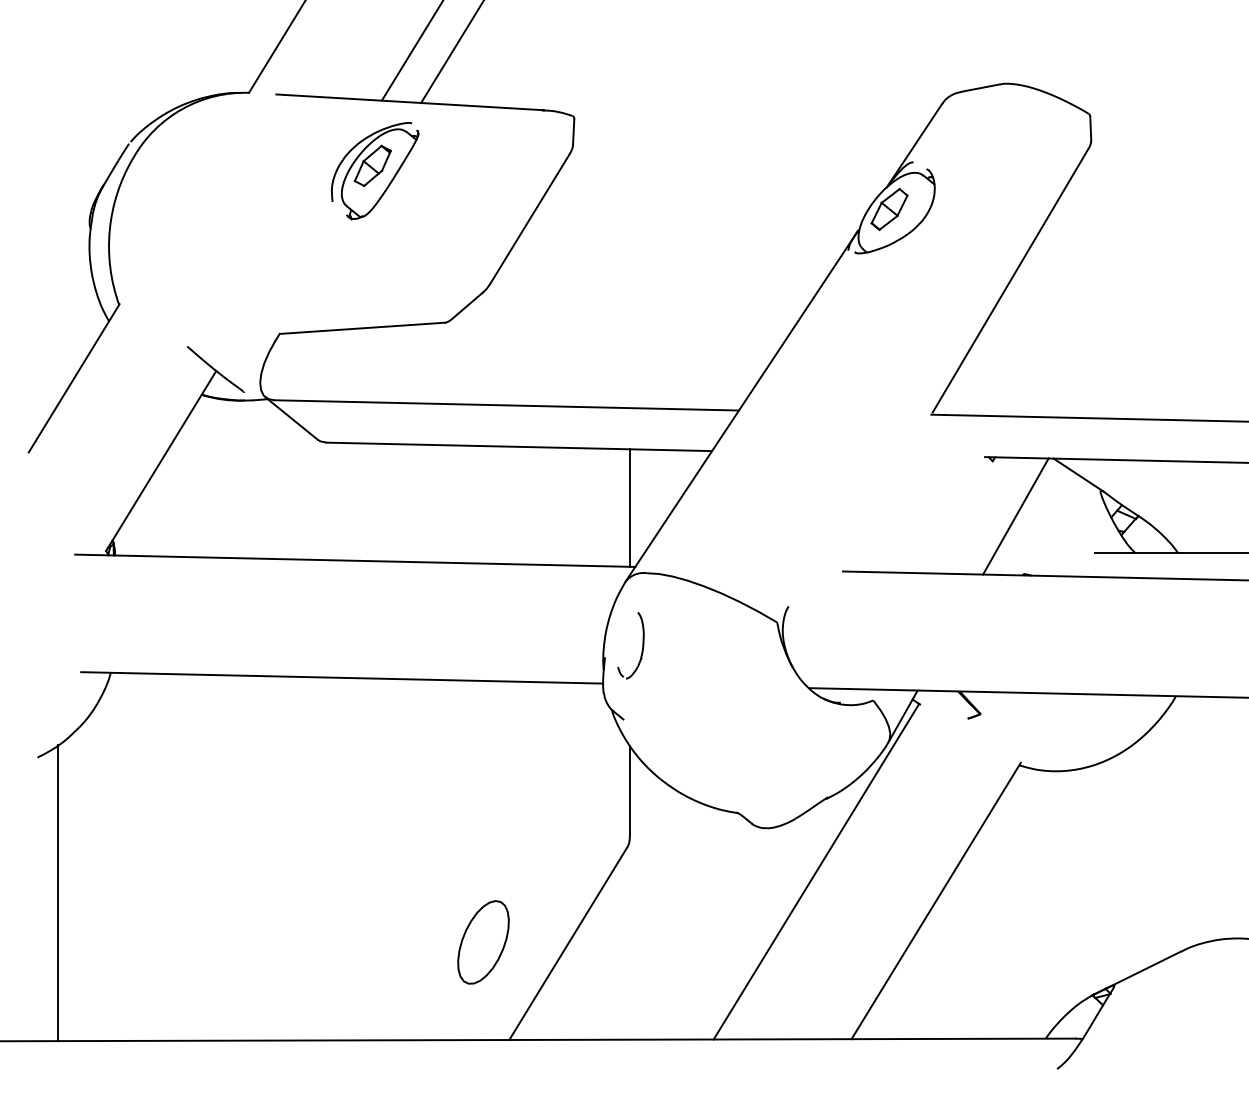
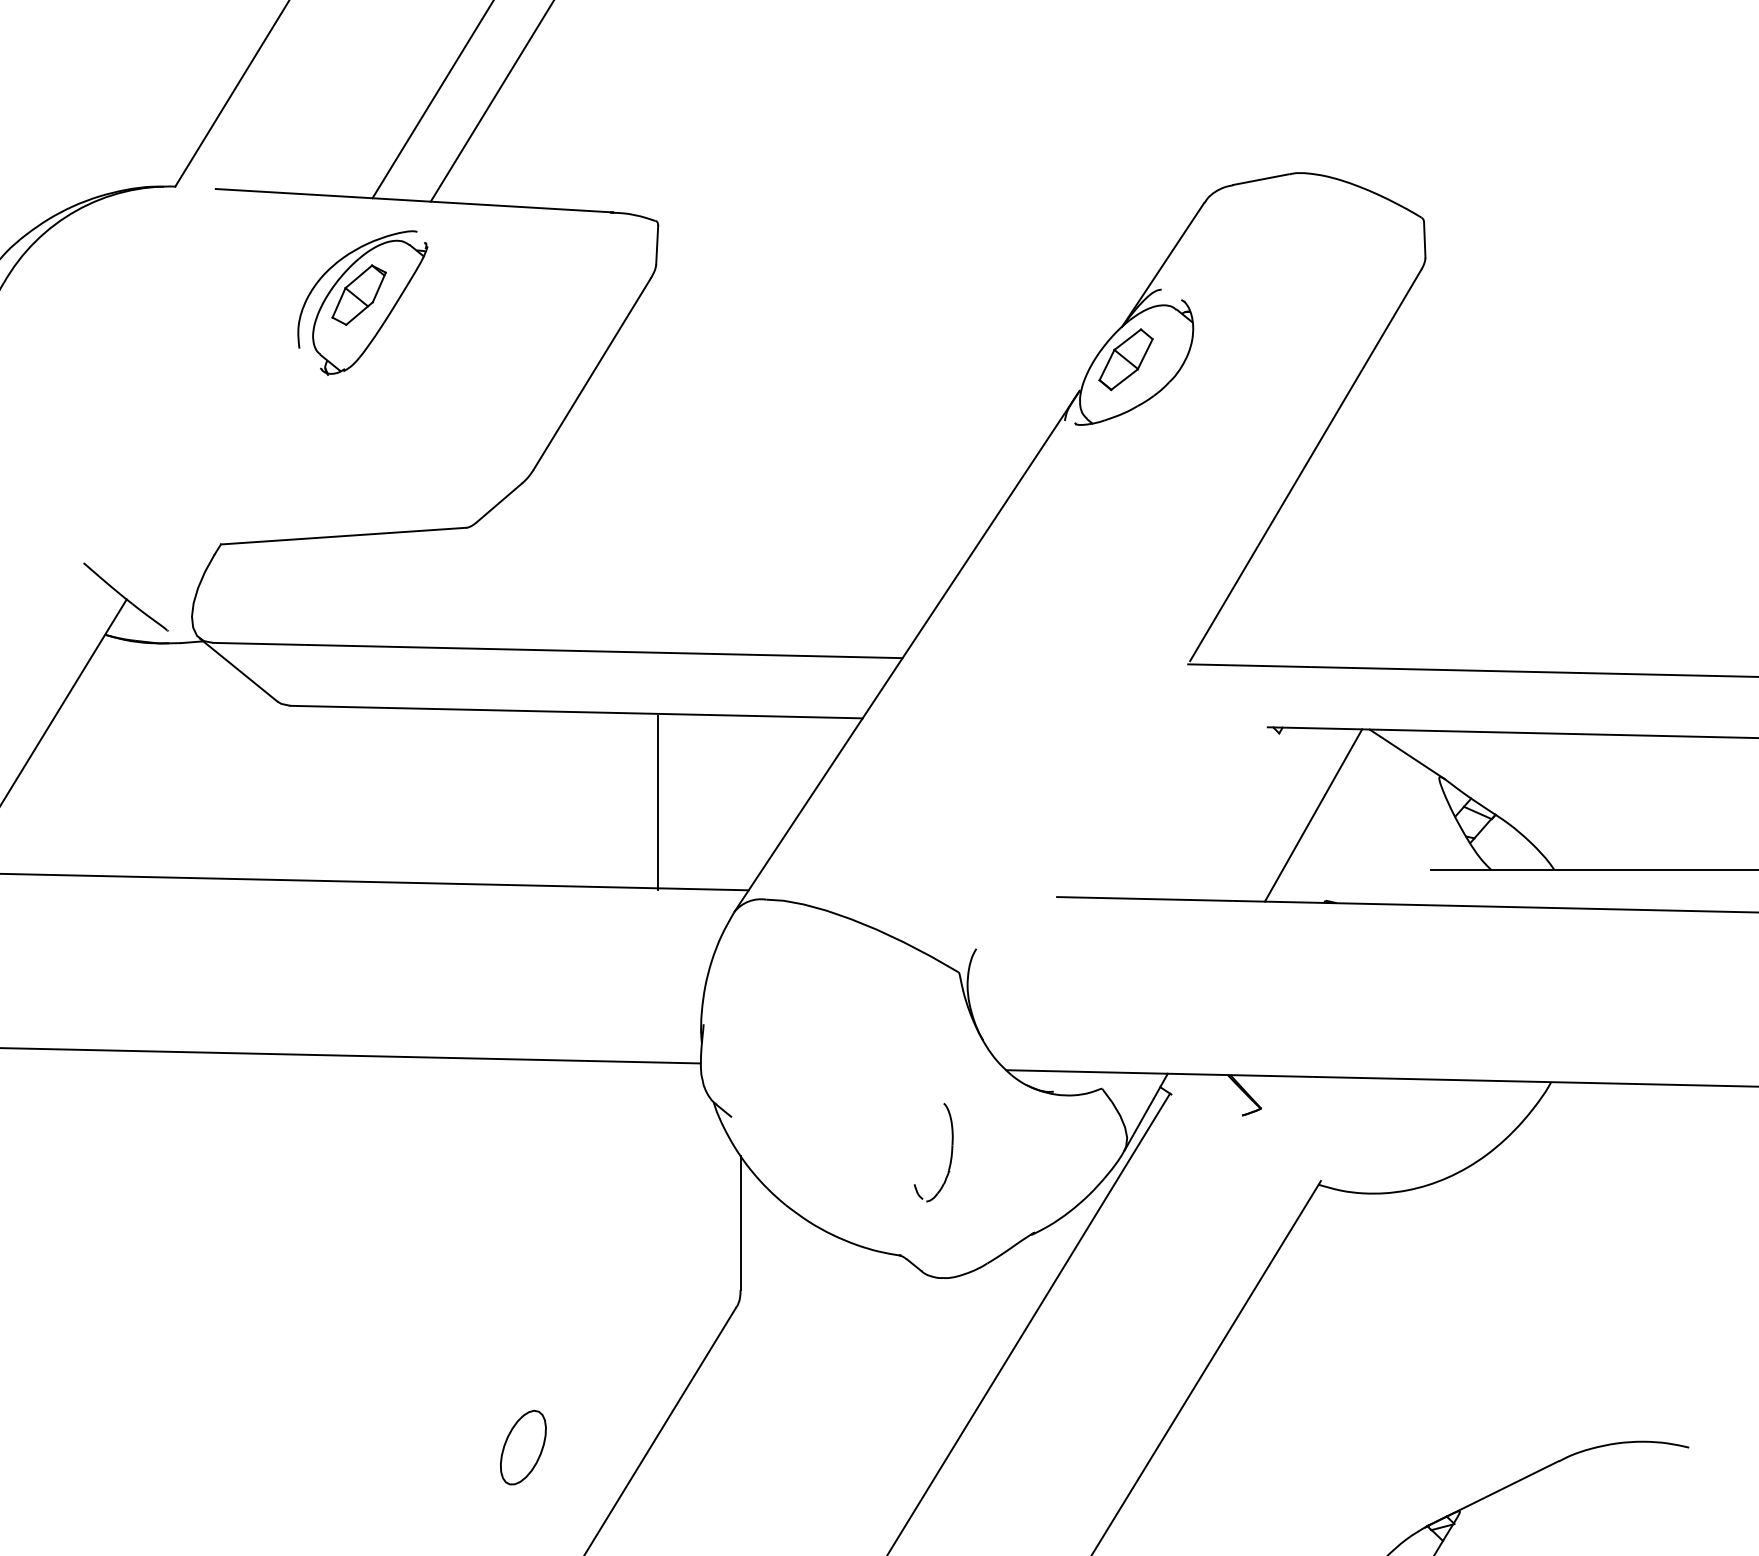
line: (630, 507) -> (658, 802), moved
part: (642, 645) -> (950, 1152), moved
part: (483, 942) -> (523, 1447), size x0.6

